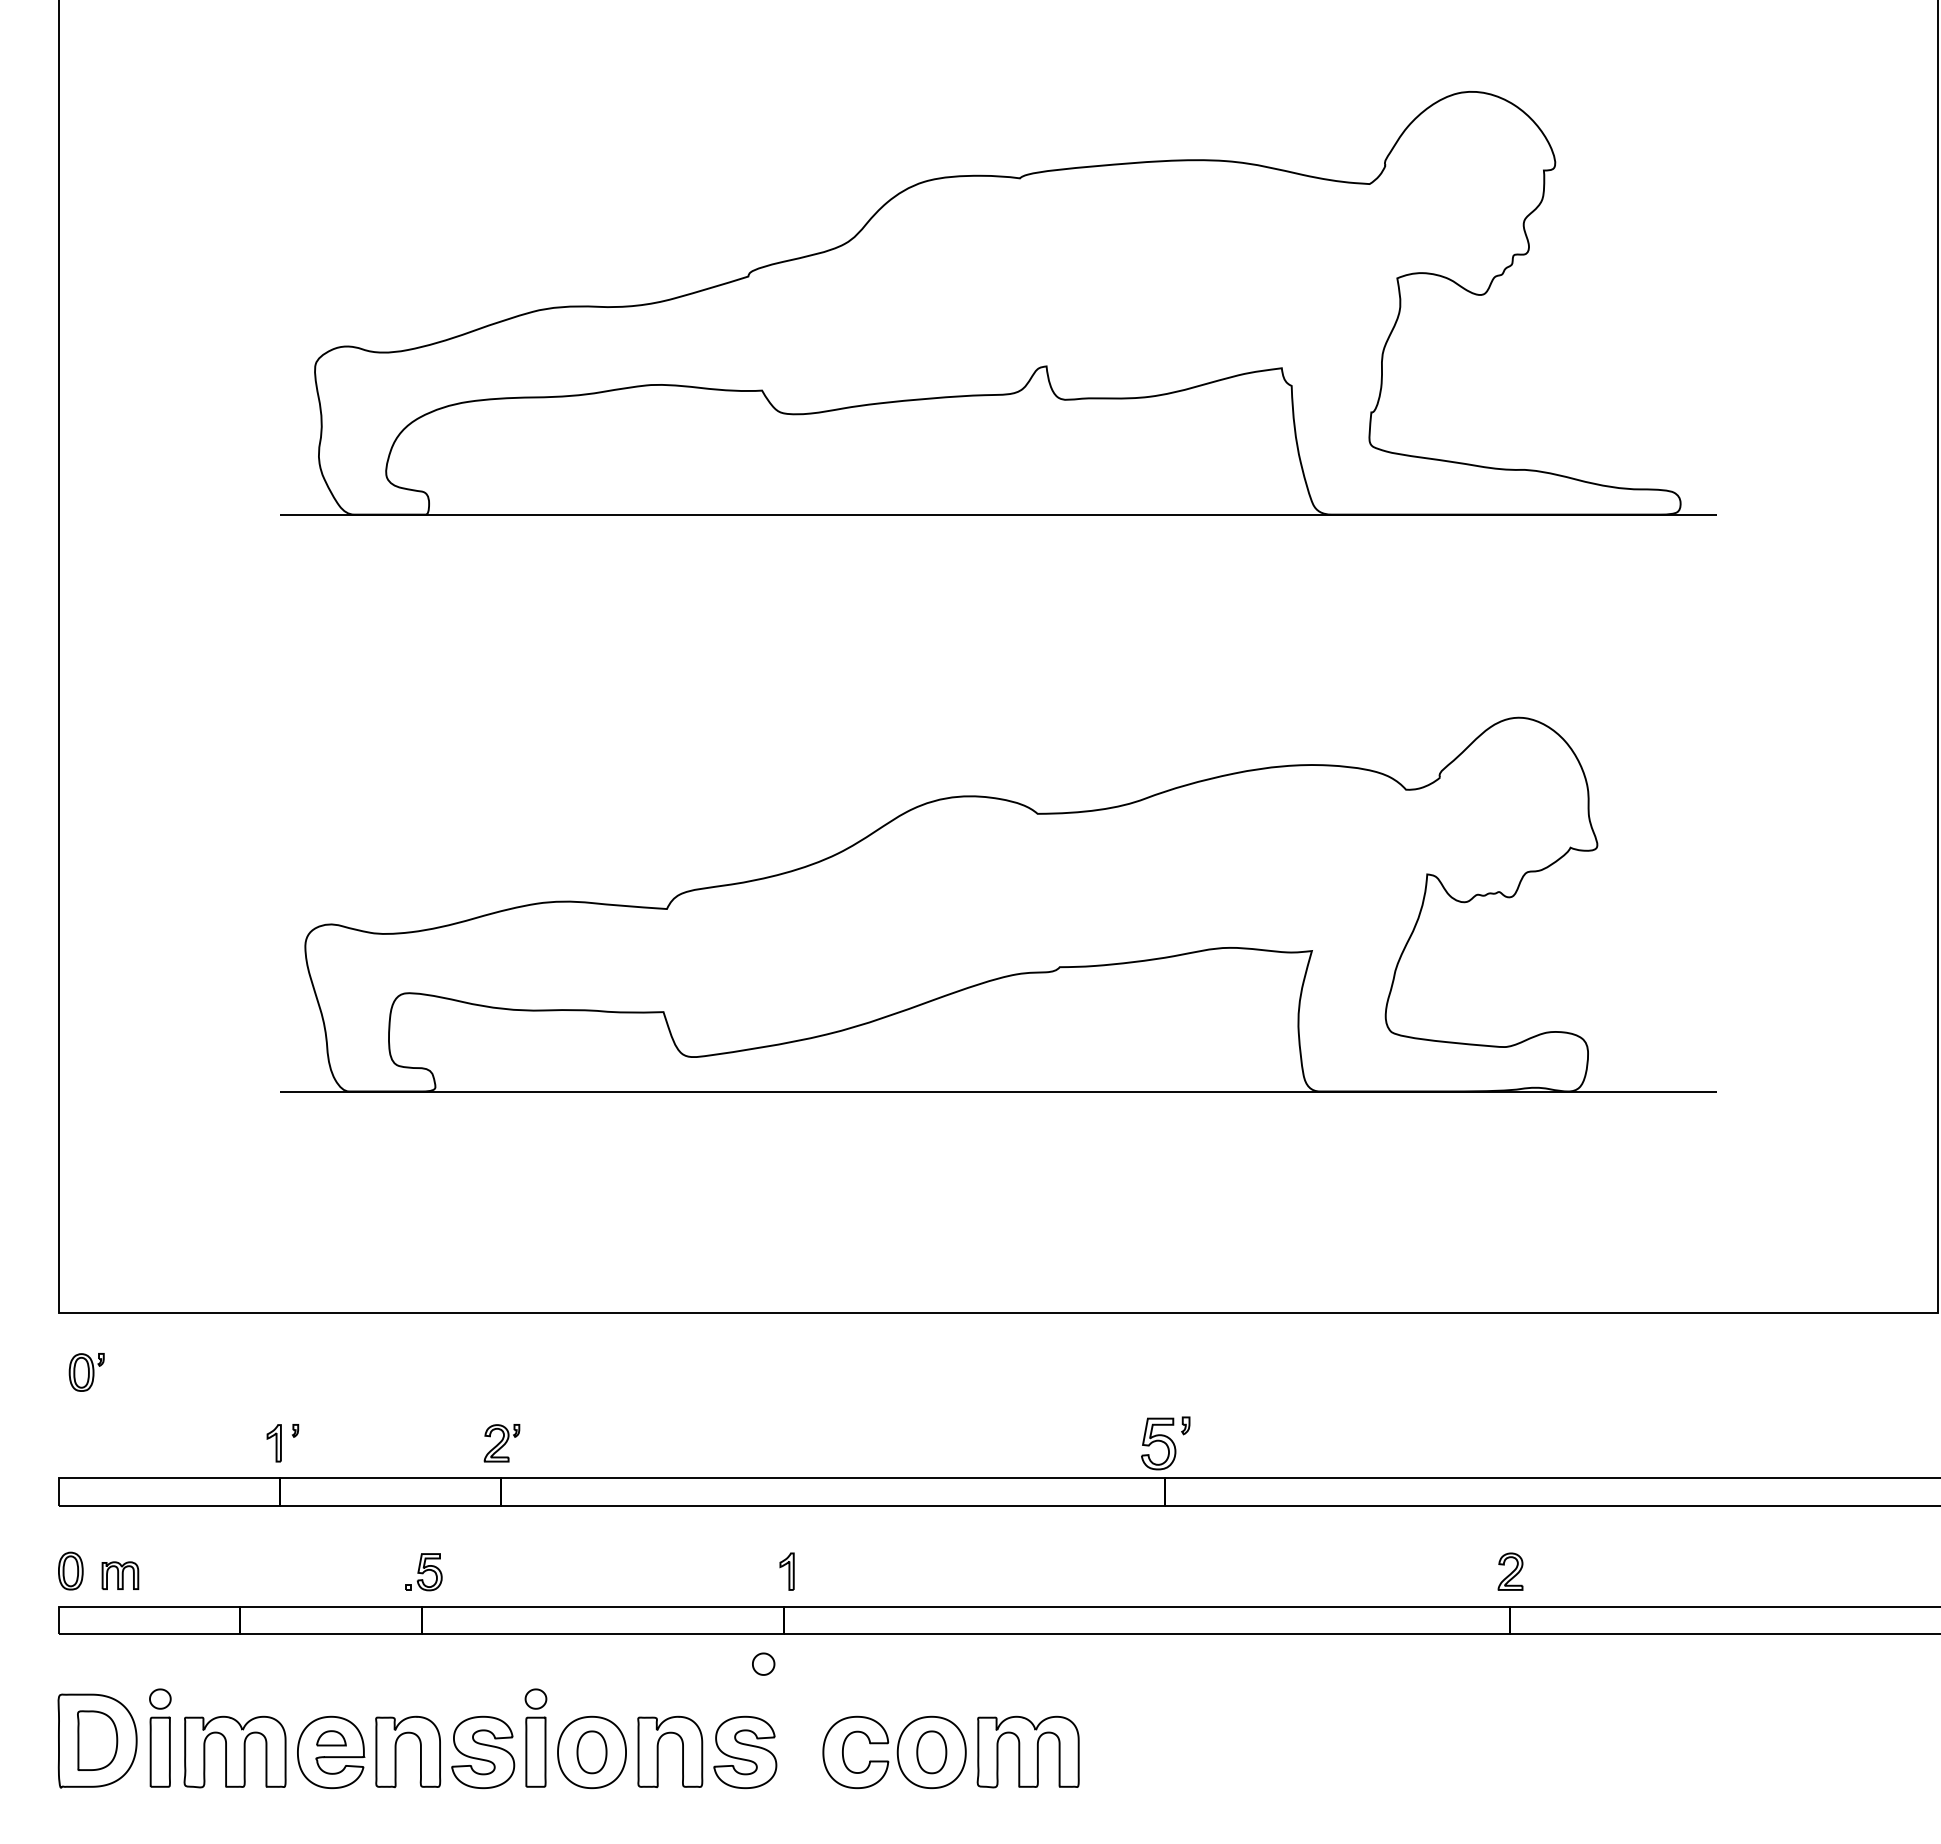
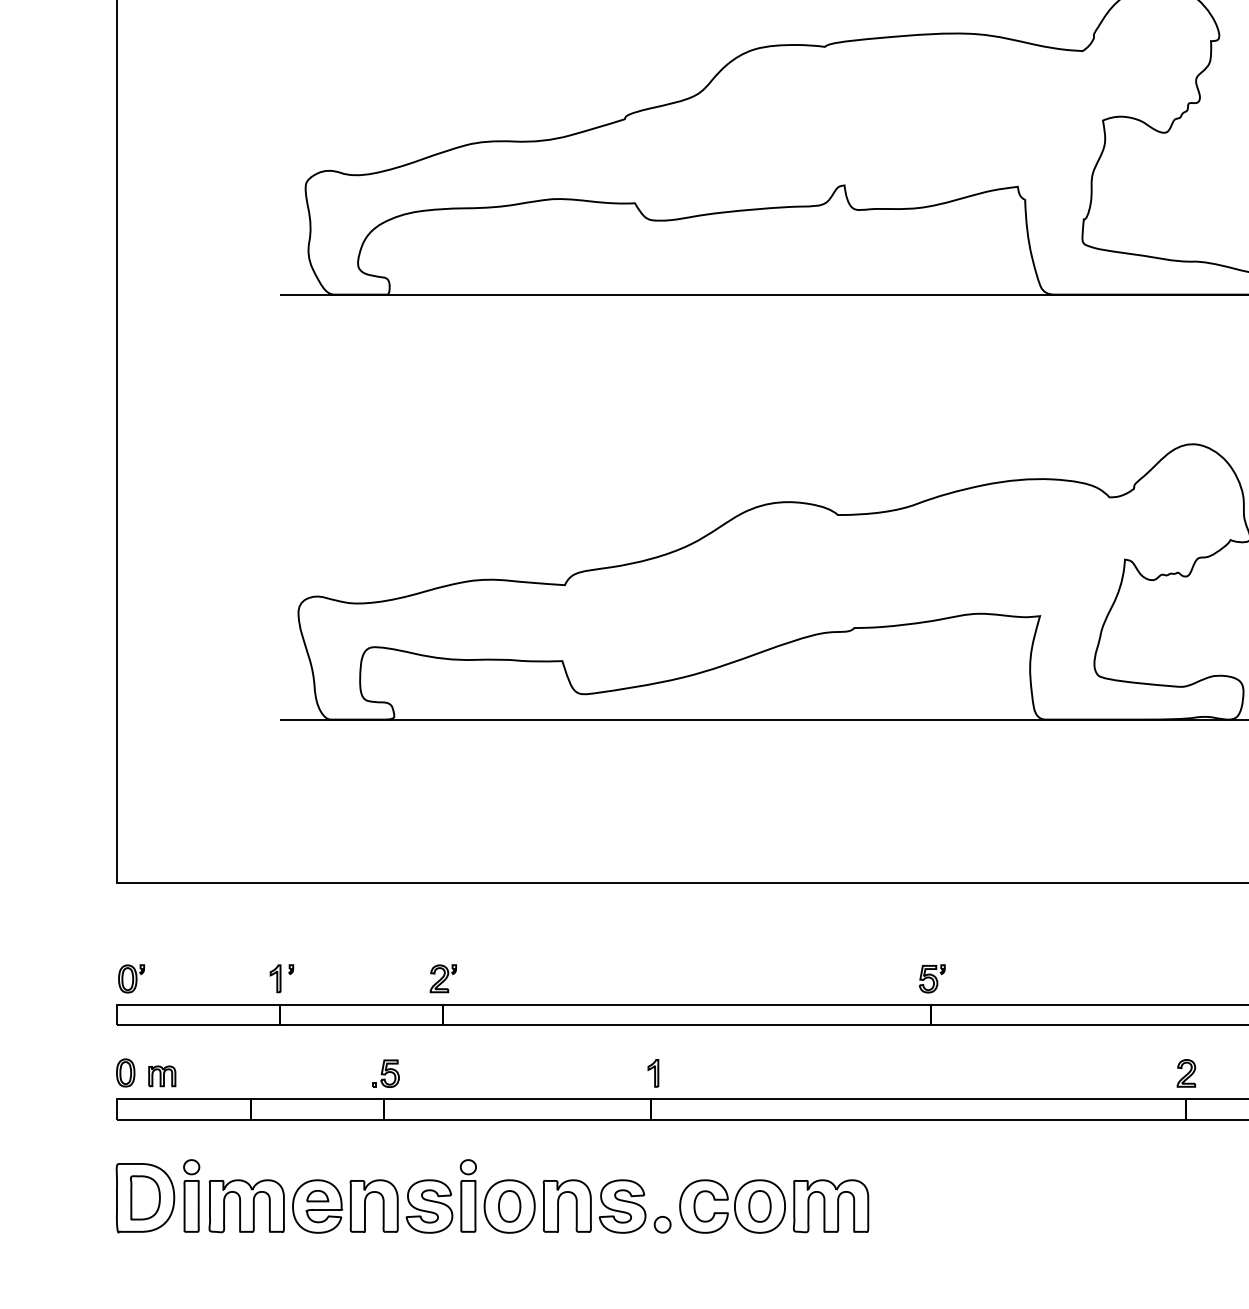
part: (86, 1372) -> (131, 978), moved
part: (1165, 1443) -> (932, 978), size x0.71
part: (763, 1663) -> (662, 1224), moved

